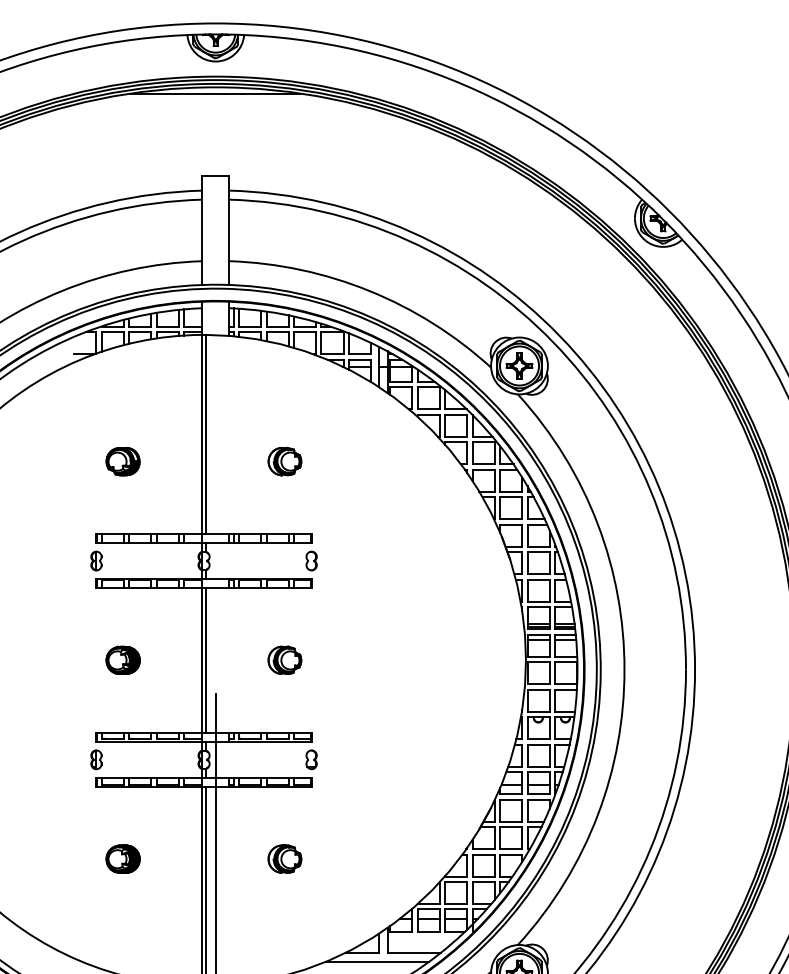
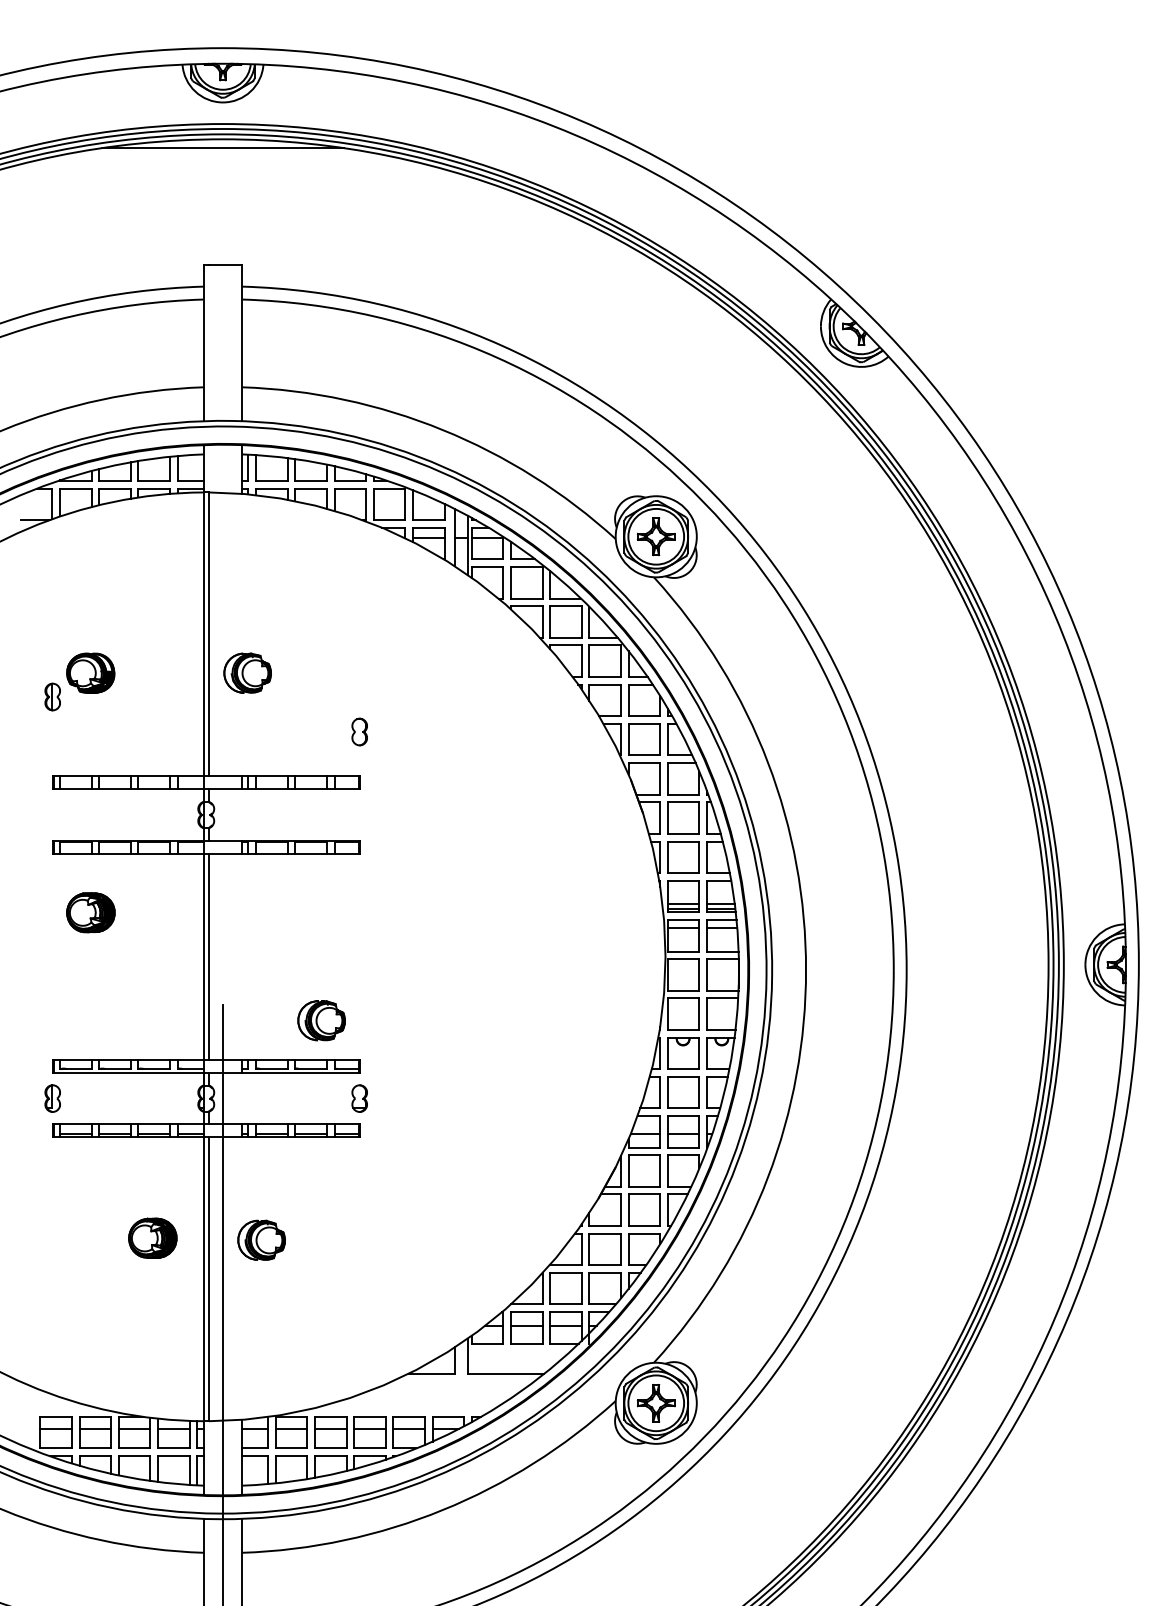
part: (284, 461) -> (247, 672), moved
part: (96, 560) -> (52, 696), moved
part: (311, 560) -> (359, 731), moved
part: (122, 660) -> (90, 912), moved
part: (284, 660) -> (321, 1020), moved
part: (122, 858) -> (152, 1237), moved
part: (284, 858) -> (261, 1239), moved
line: (377, 961) -> (453, 1386), removed

